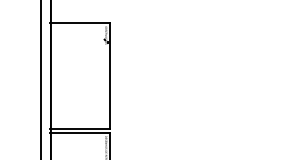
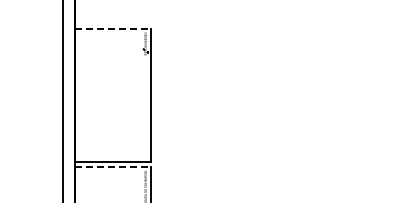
line: (79, 23) -> (112, 28), solid -> dashed
line: (79, 133) -> (112, 167), solid -> dashed

